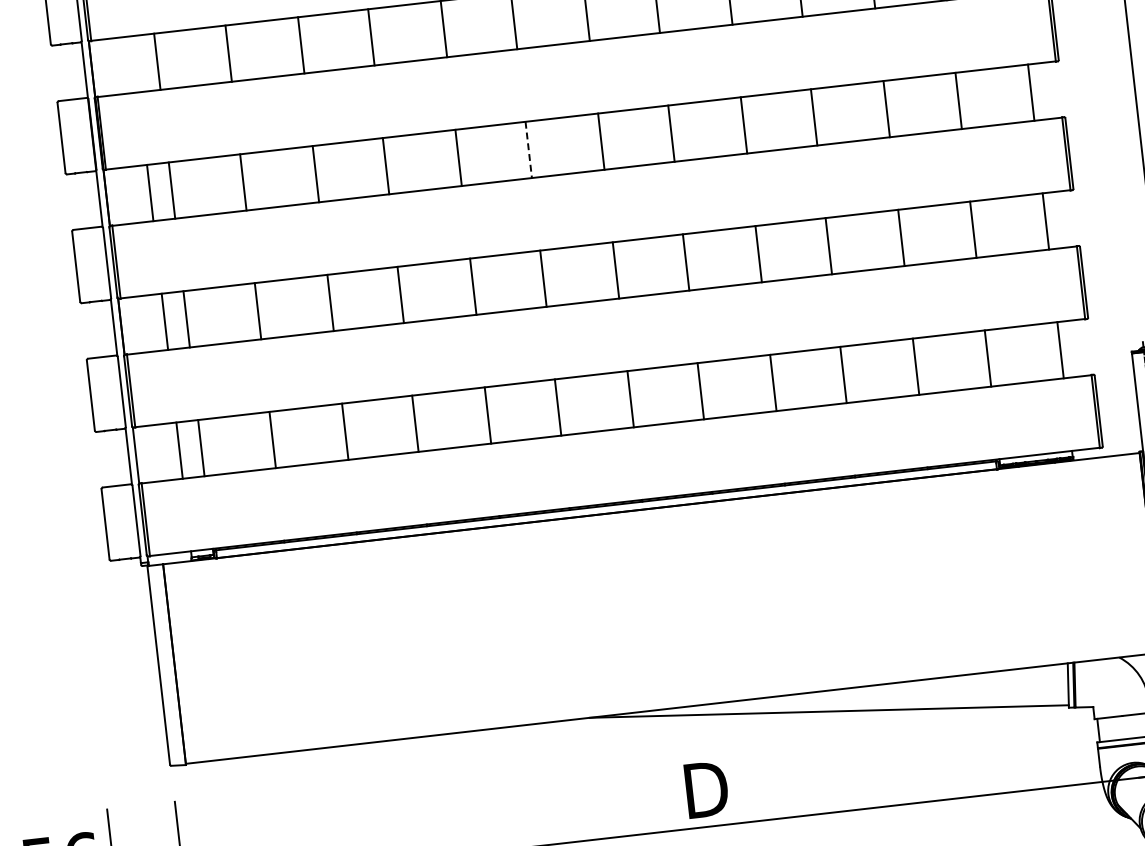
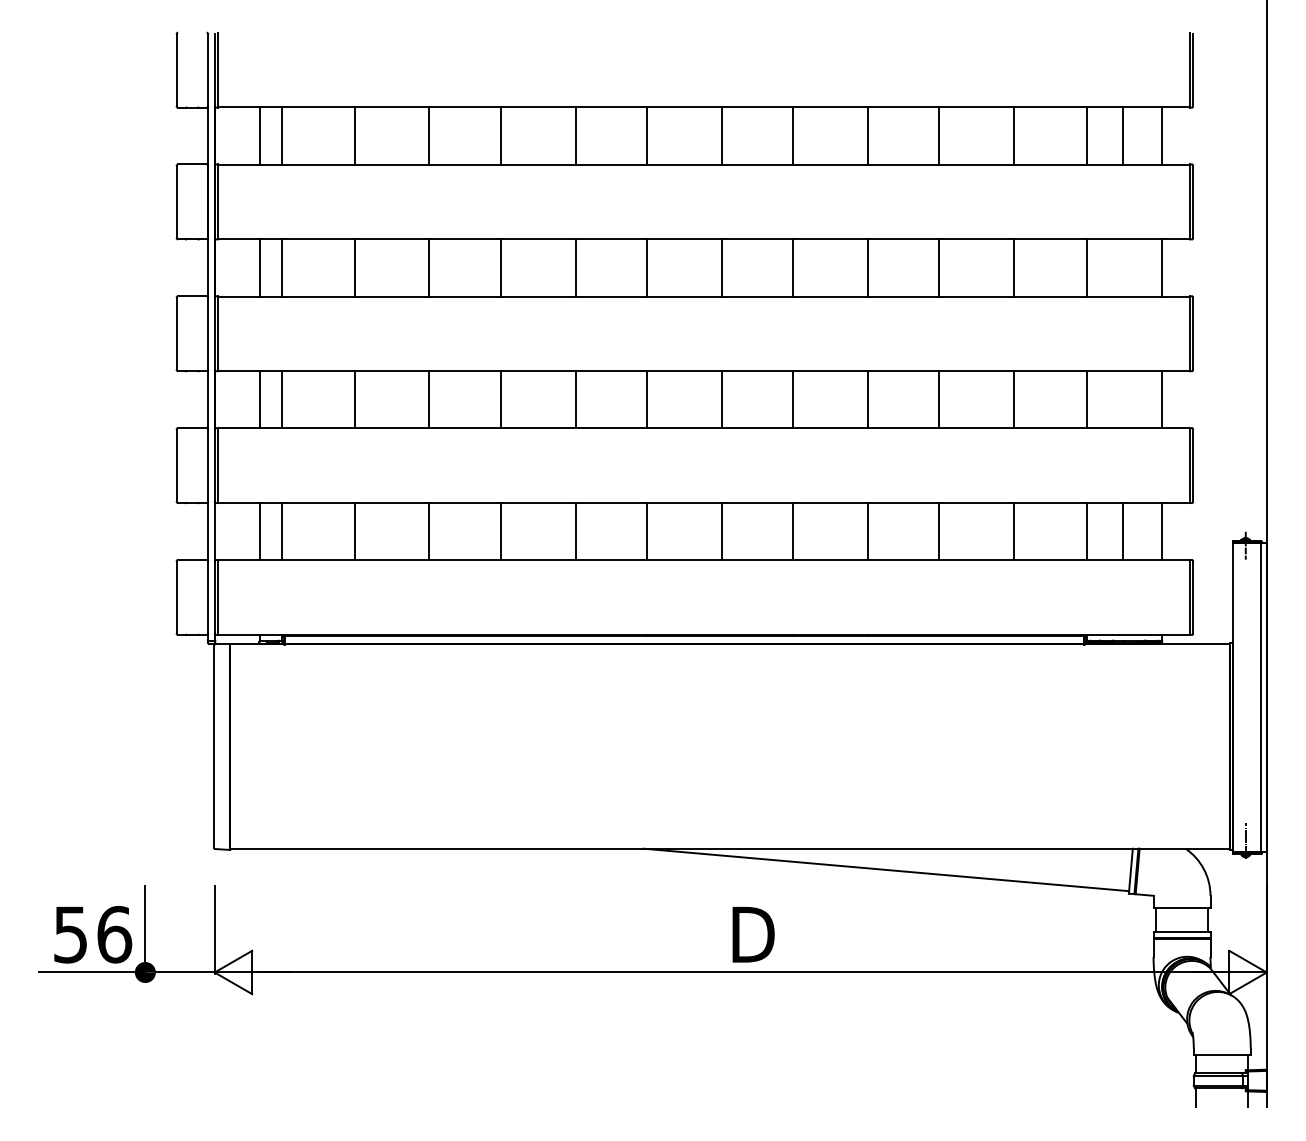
line: (135, 63) -> (259, 135), added
line: (528, 149) -> (647, 267), dashed -> solid
line: (1023, 354) -> (1123, 531), added

